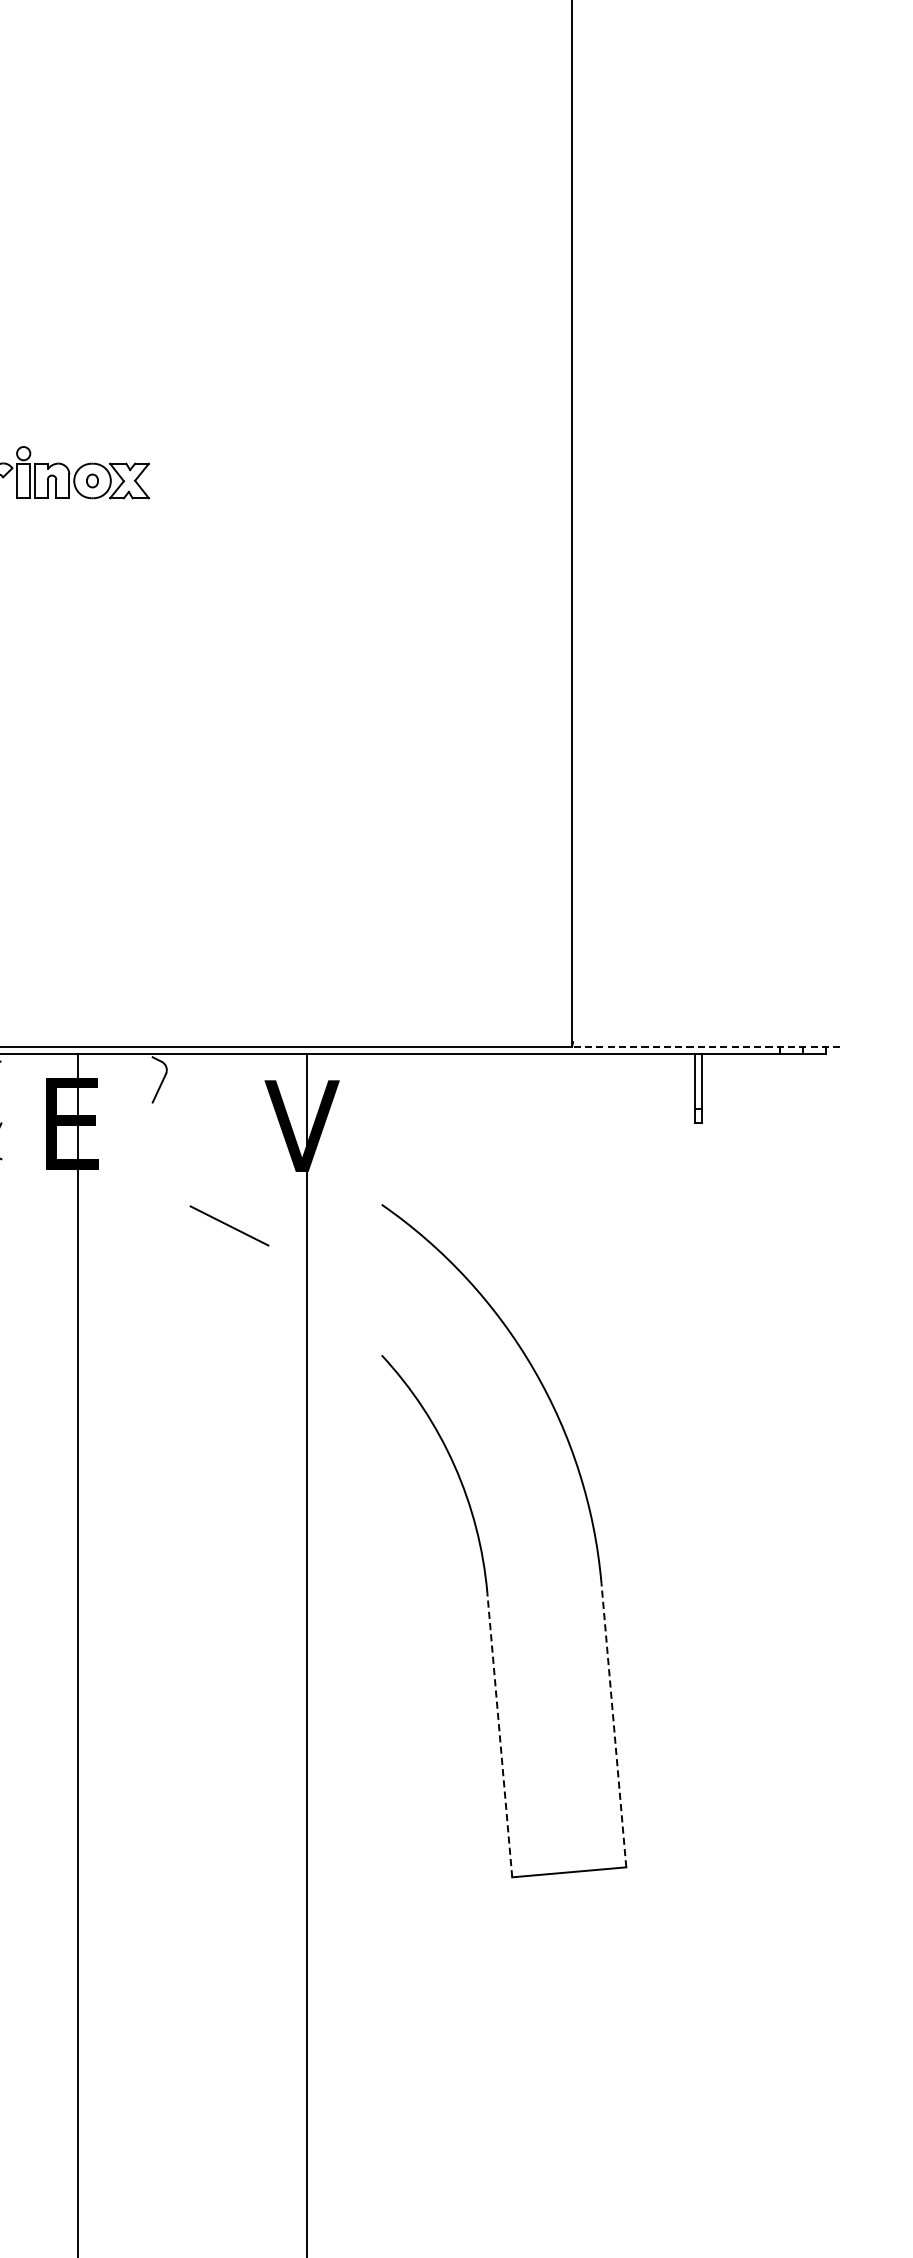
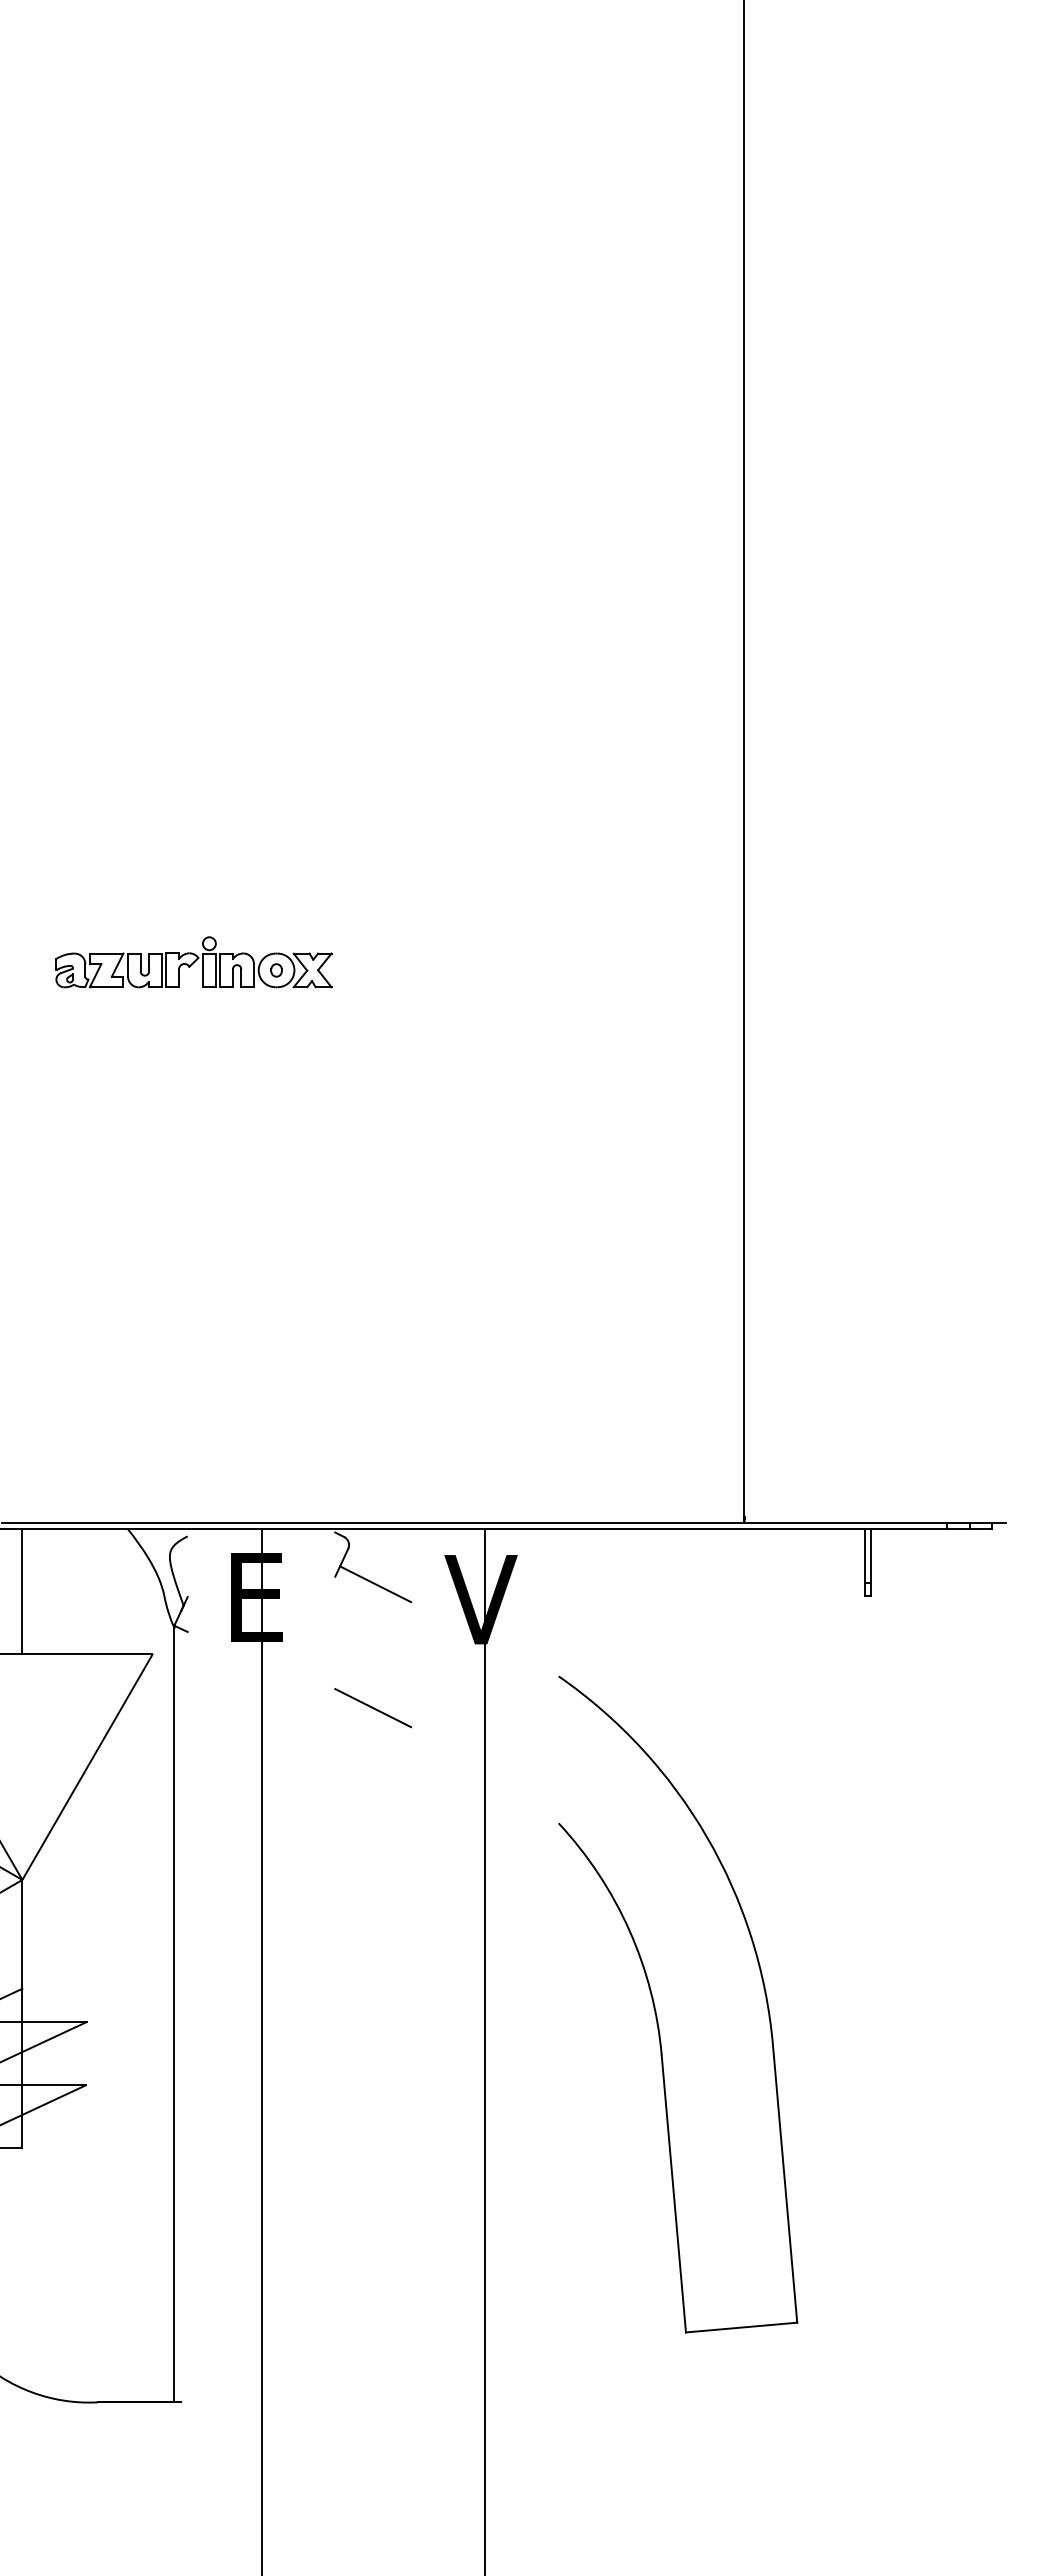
line: (706, 1046) -> (875, 1522), dashed -> solid
line: (193, 1110) -> (375, 1584), added
line: (229, 1226) -> (373, 1708), moved
line: (614, 1724) -> (785, 2183), dashed -> solid
line: (499, 1734) -> (673, 2193), dashed -> solid

